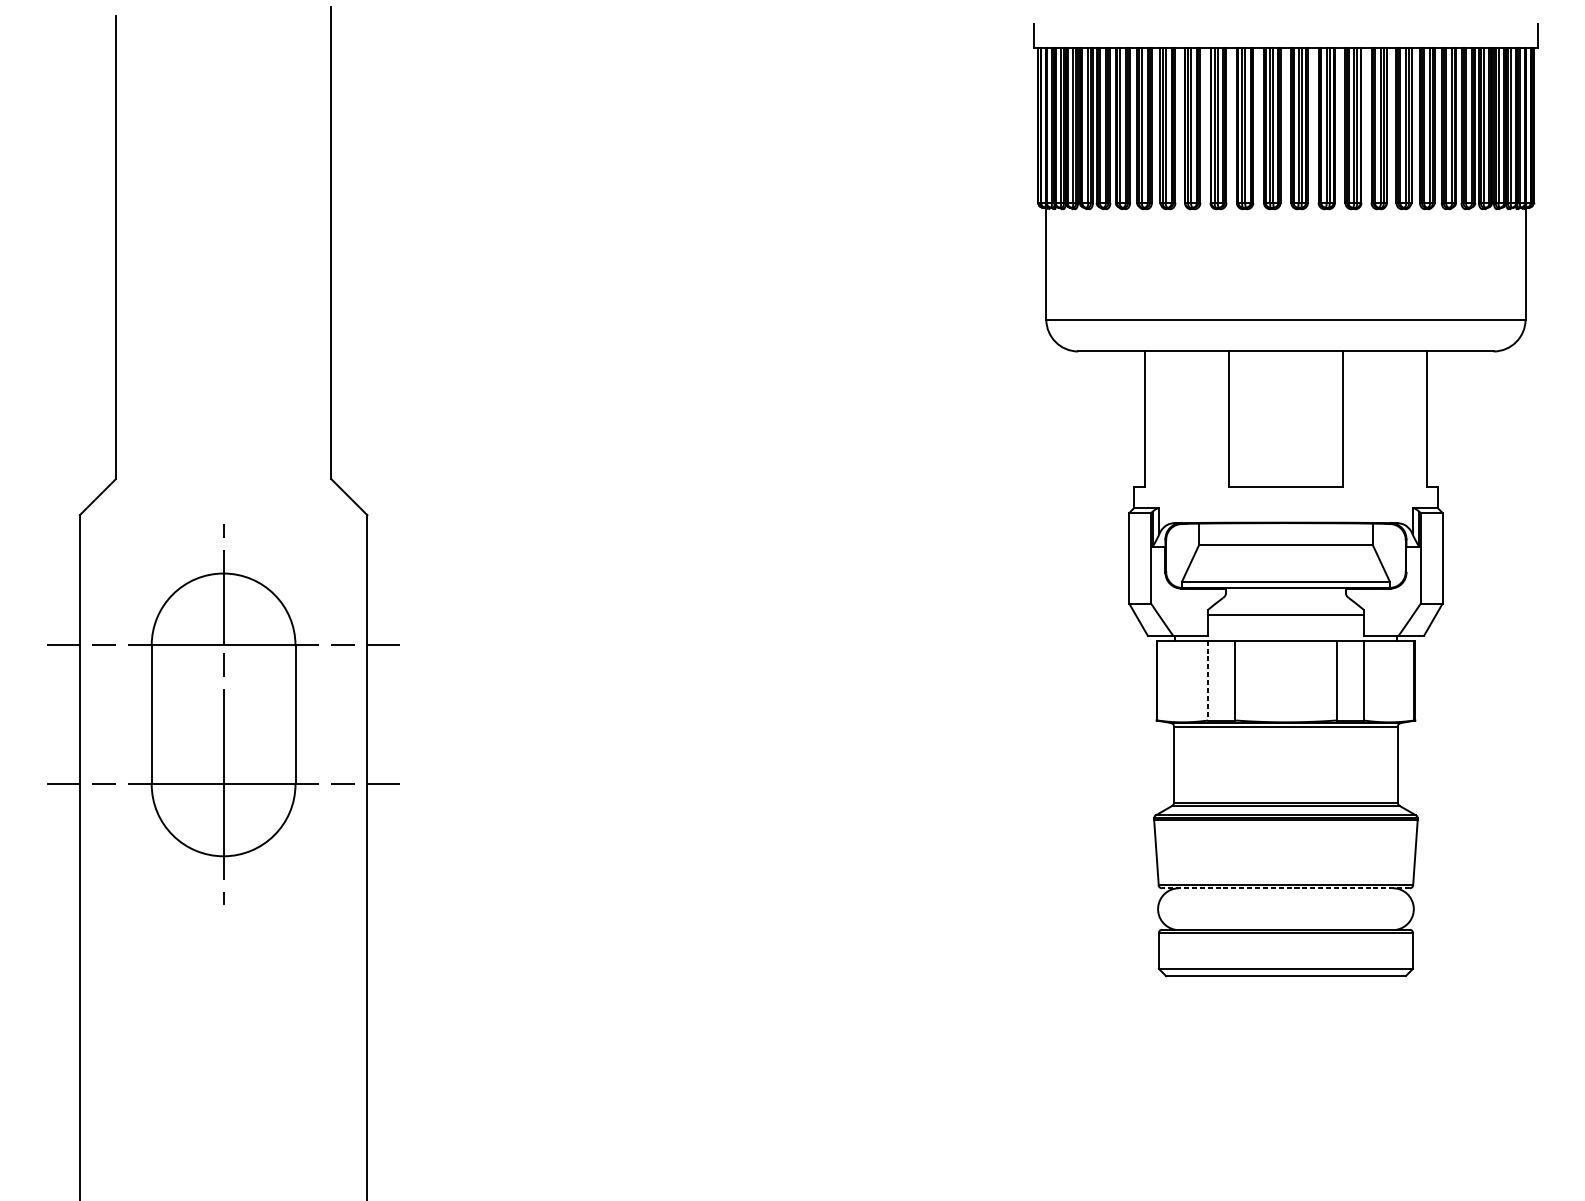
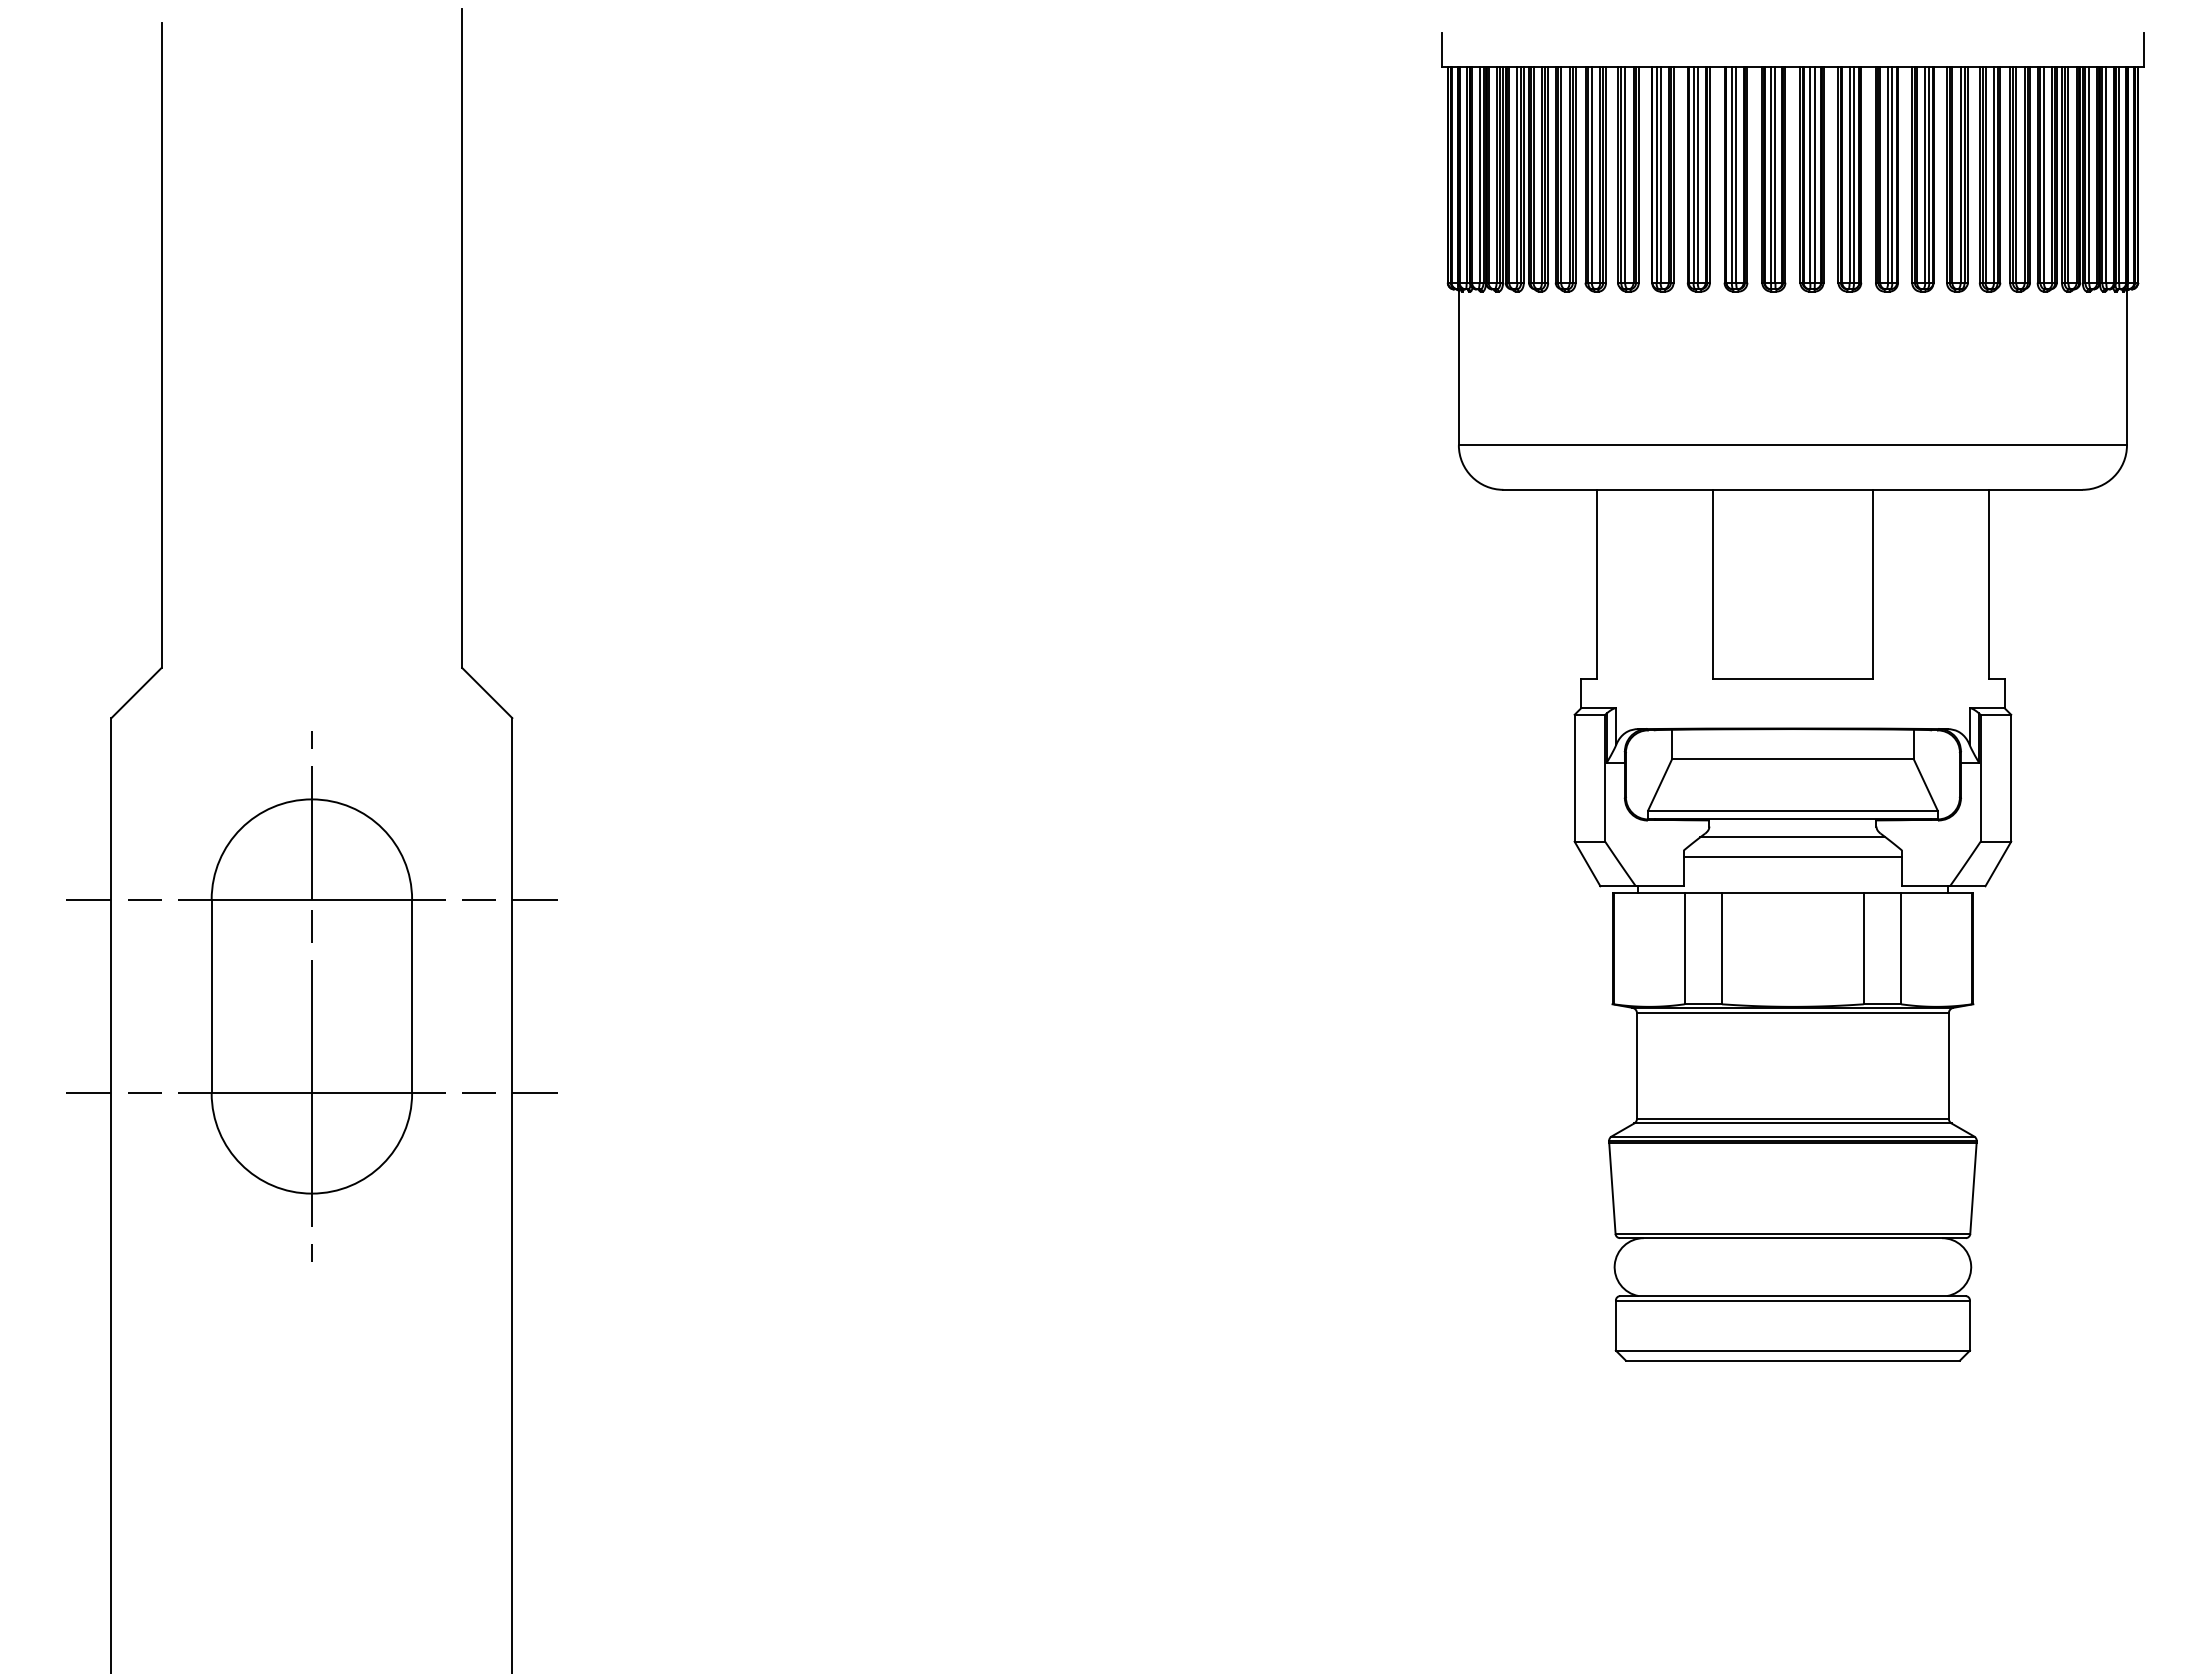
line: (1285, 600) -> (1792, 837), added
line: (1208, 680) -> (1684, 948), dashed -> solid
line: (1285, 888) -> (1792, 1238), dashed -> solid

